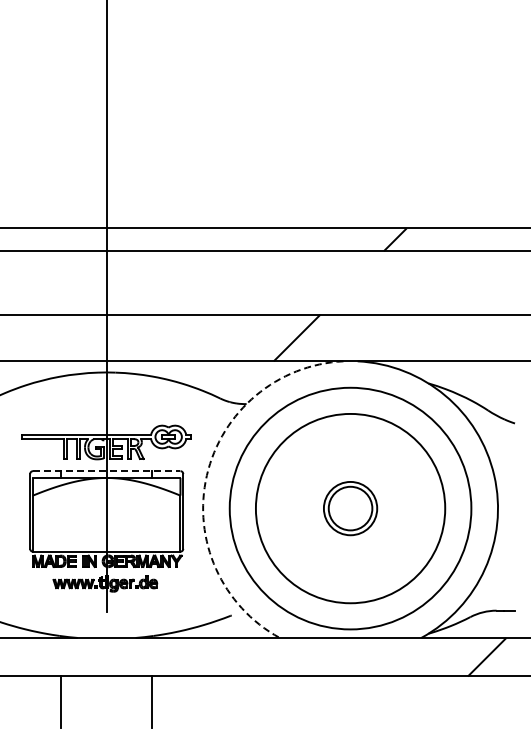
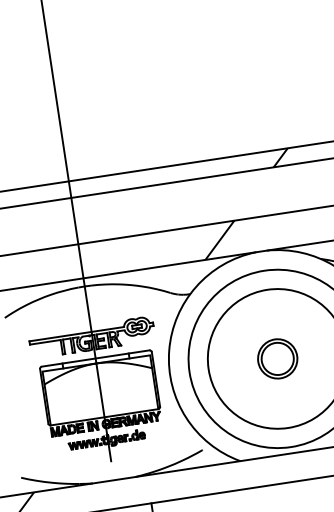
line: (106, 471) -> (95, 358), dashed -> solid
arc: (206, 475) -> (168, 350), dashed -> solid

